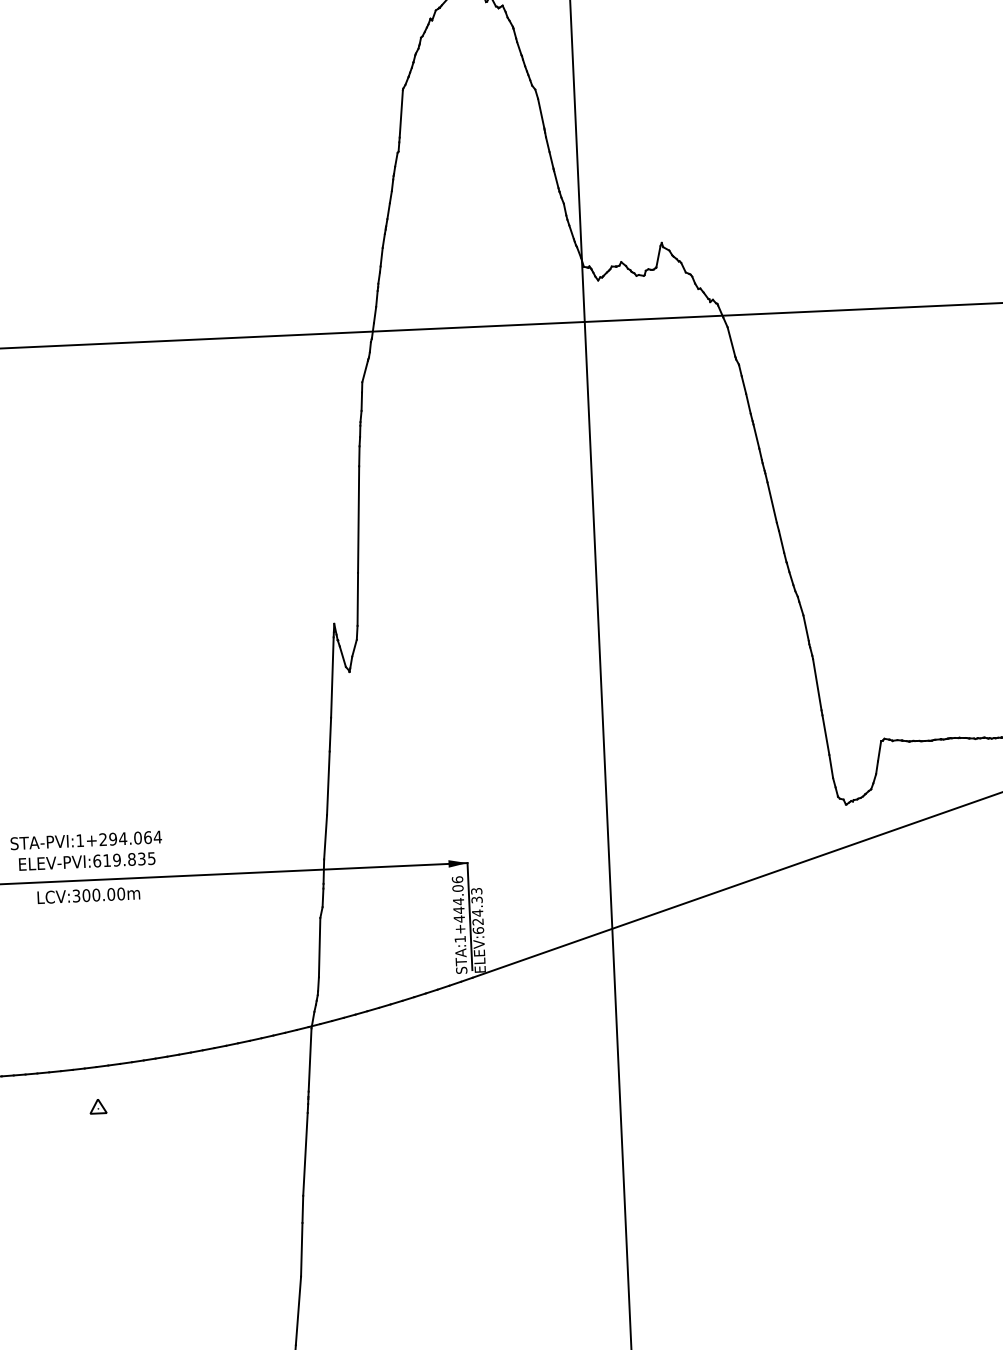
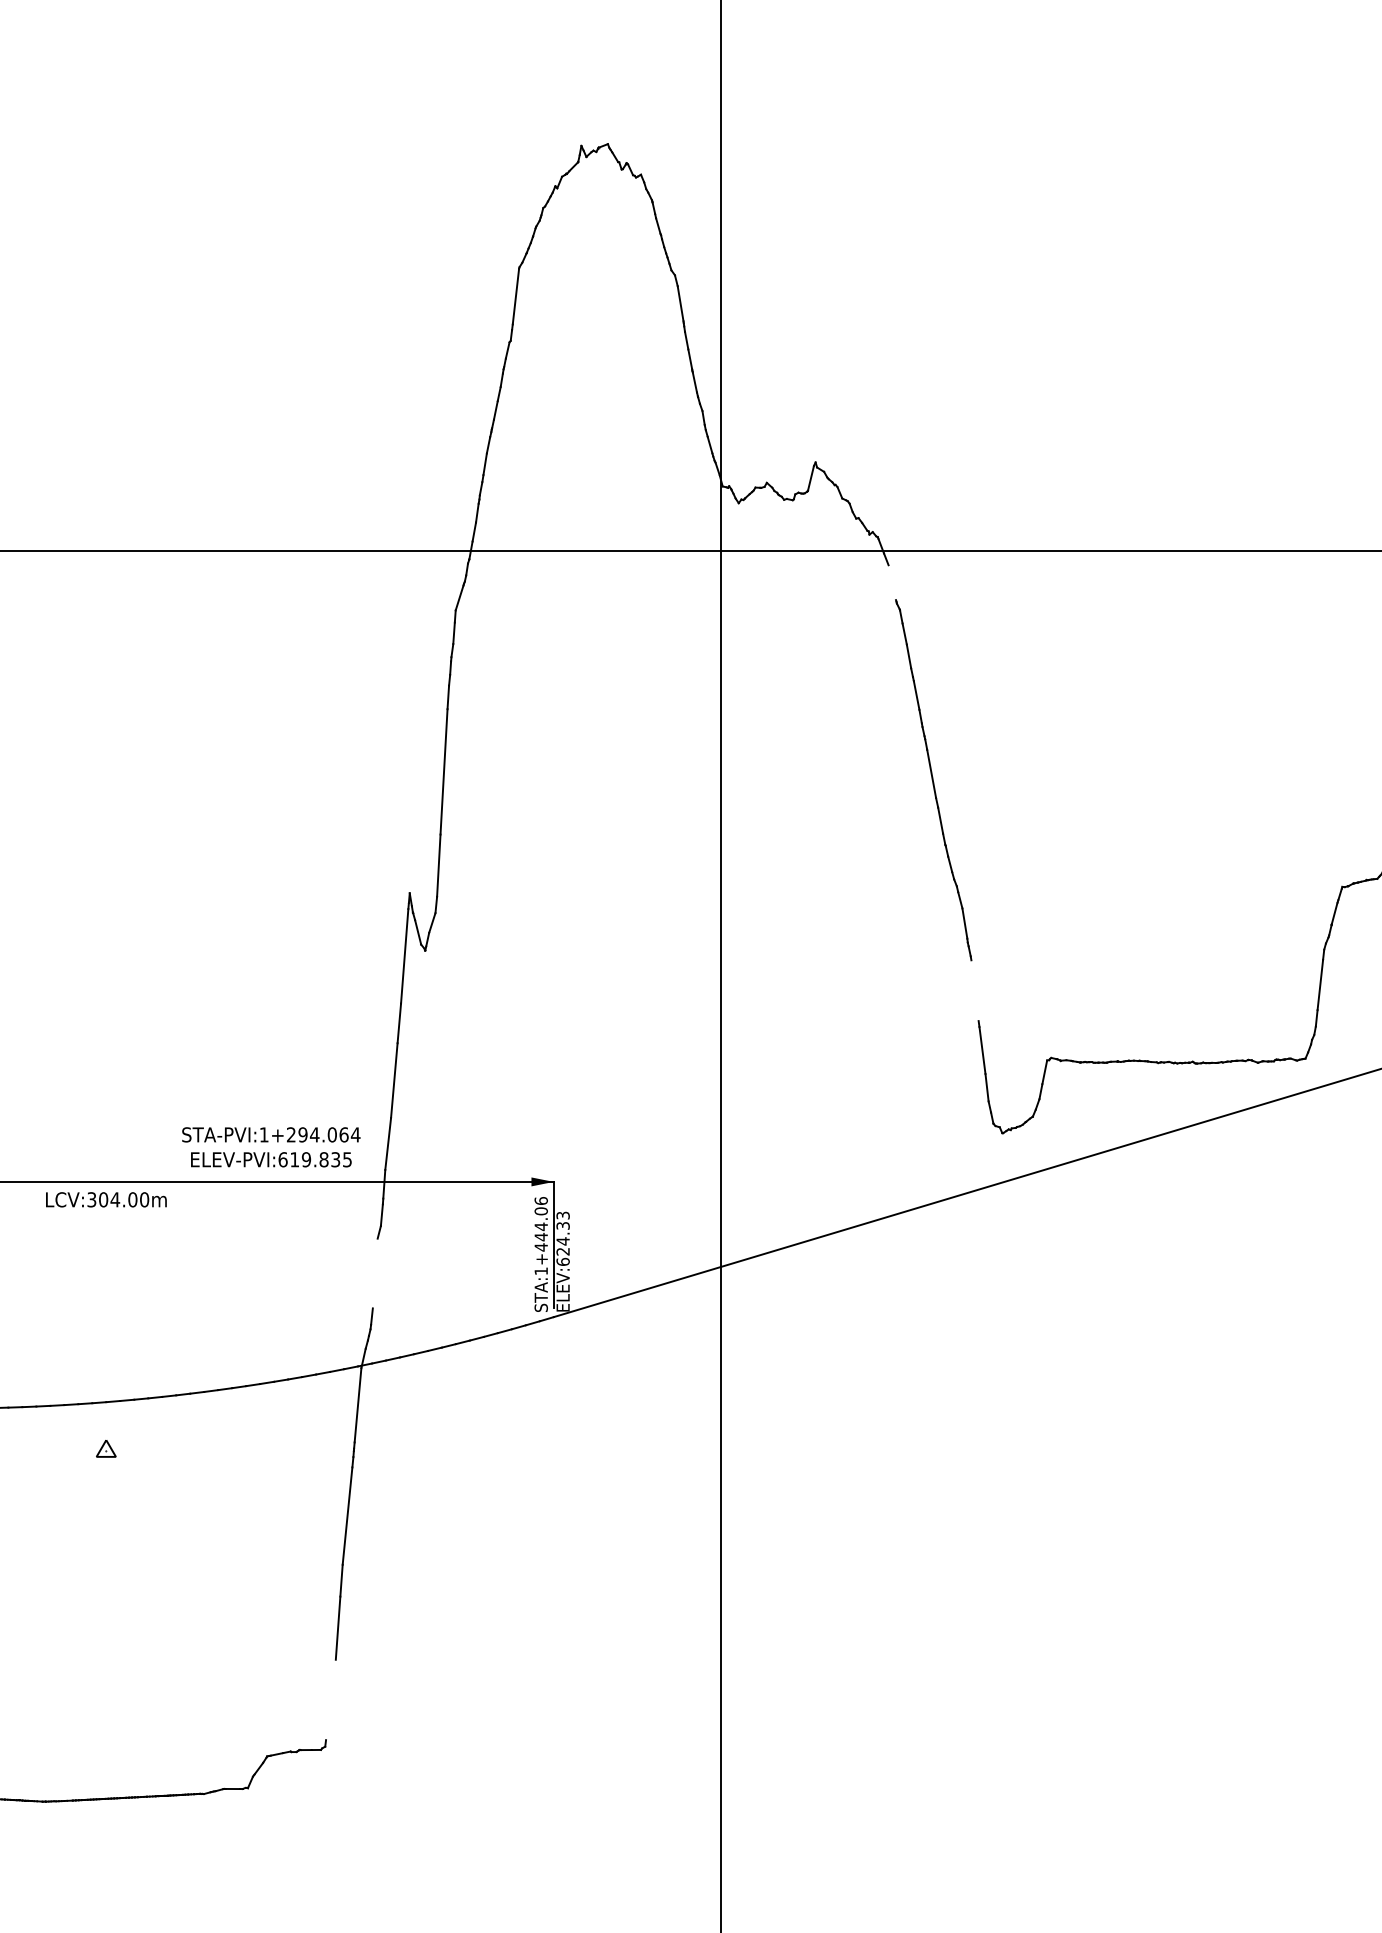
line: (731, 341) -> (892, 582), removed
line: (816, 684) -> (974, 990), removed
text: (86, 851) -> (271, 1147), moved
text: (96, 894) -> (115, 1199), LCV:300.00m -> LCV:304.00m
line: (318, 947) -> (374, 1273), removed
line: (298, 1310) -> (330, 1699), removed

